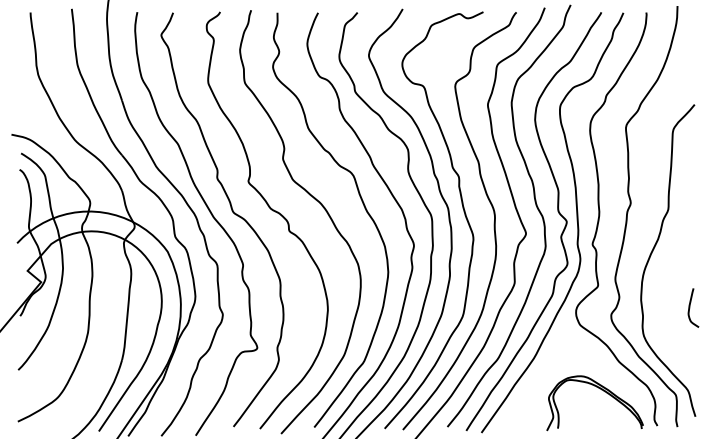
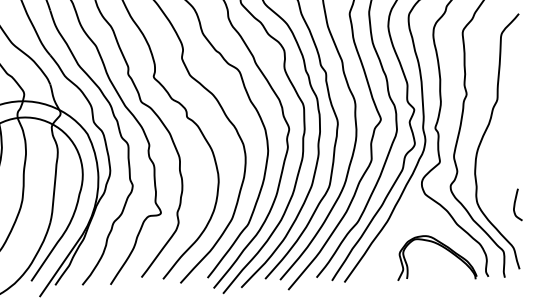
curve: (690, 307) -> (515, 204), moved

